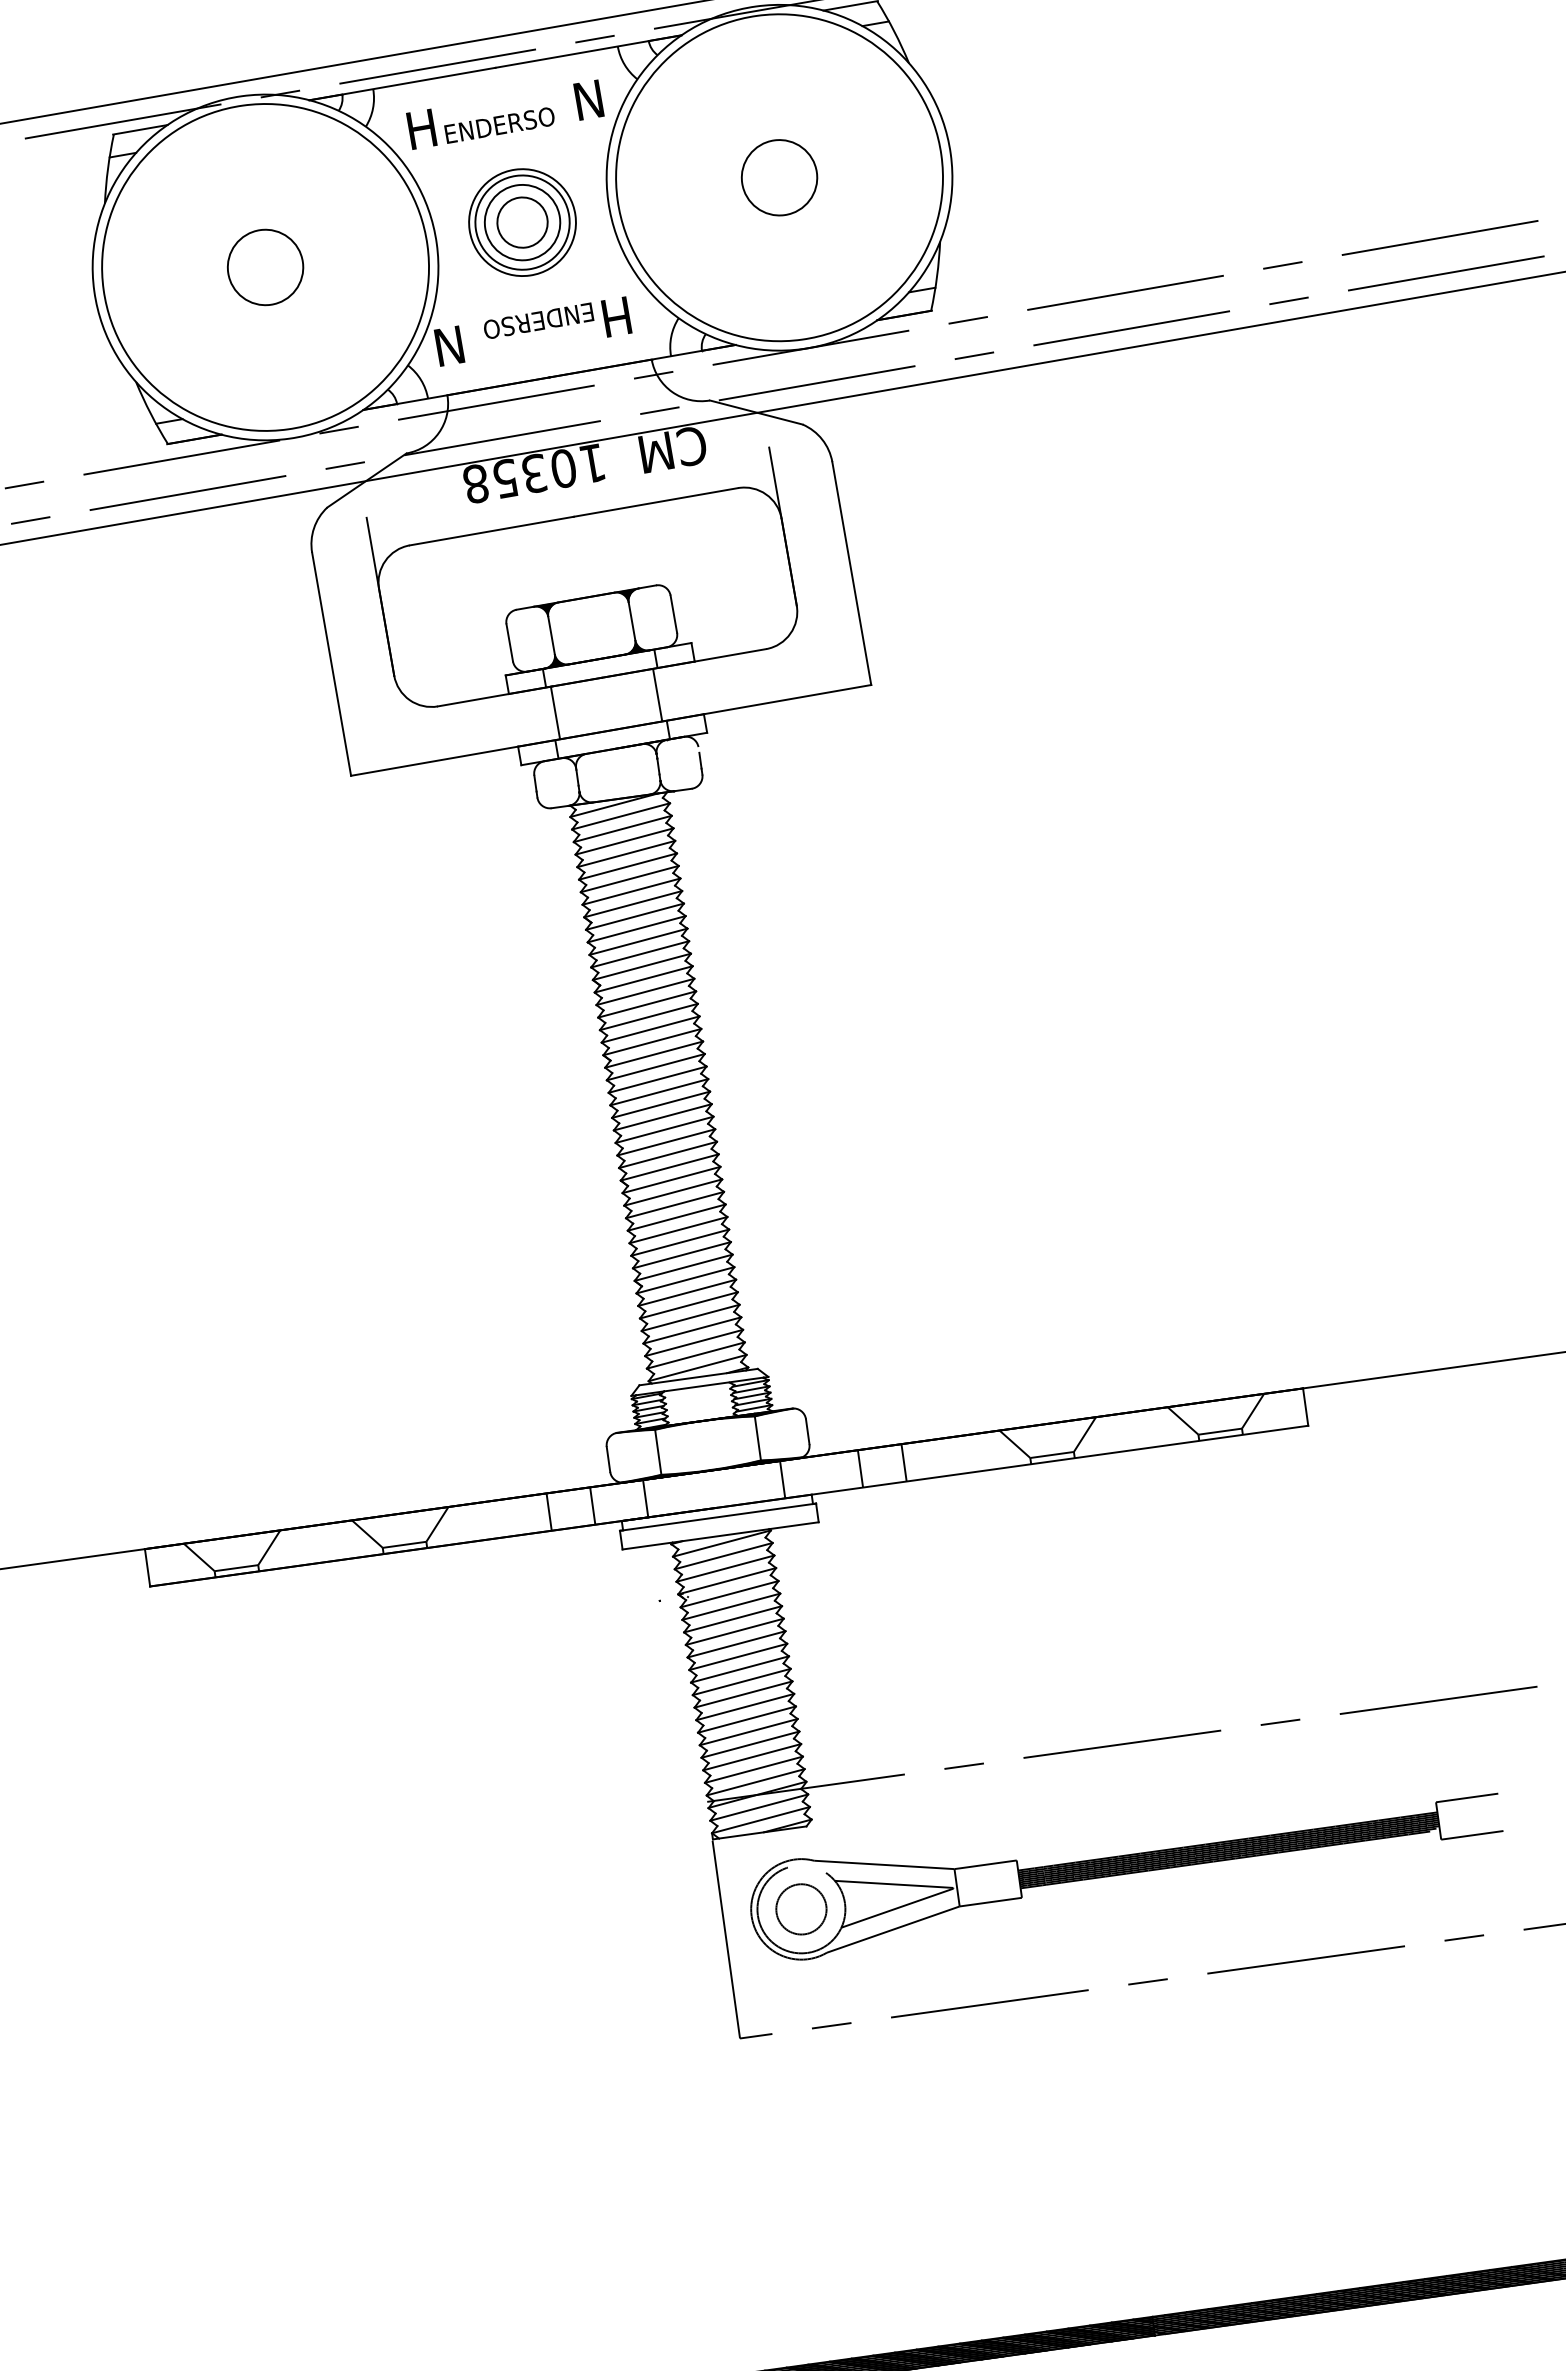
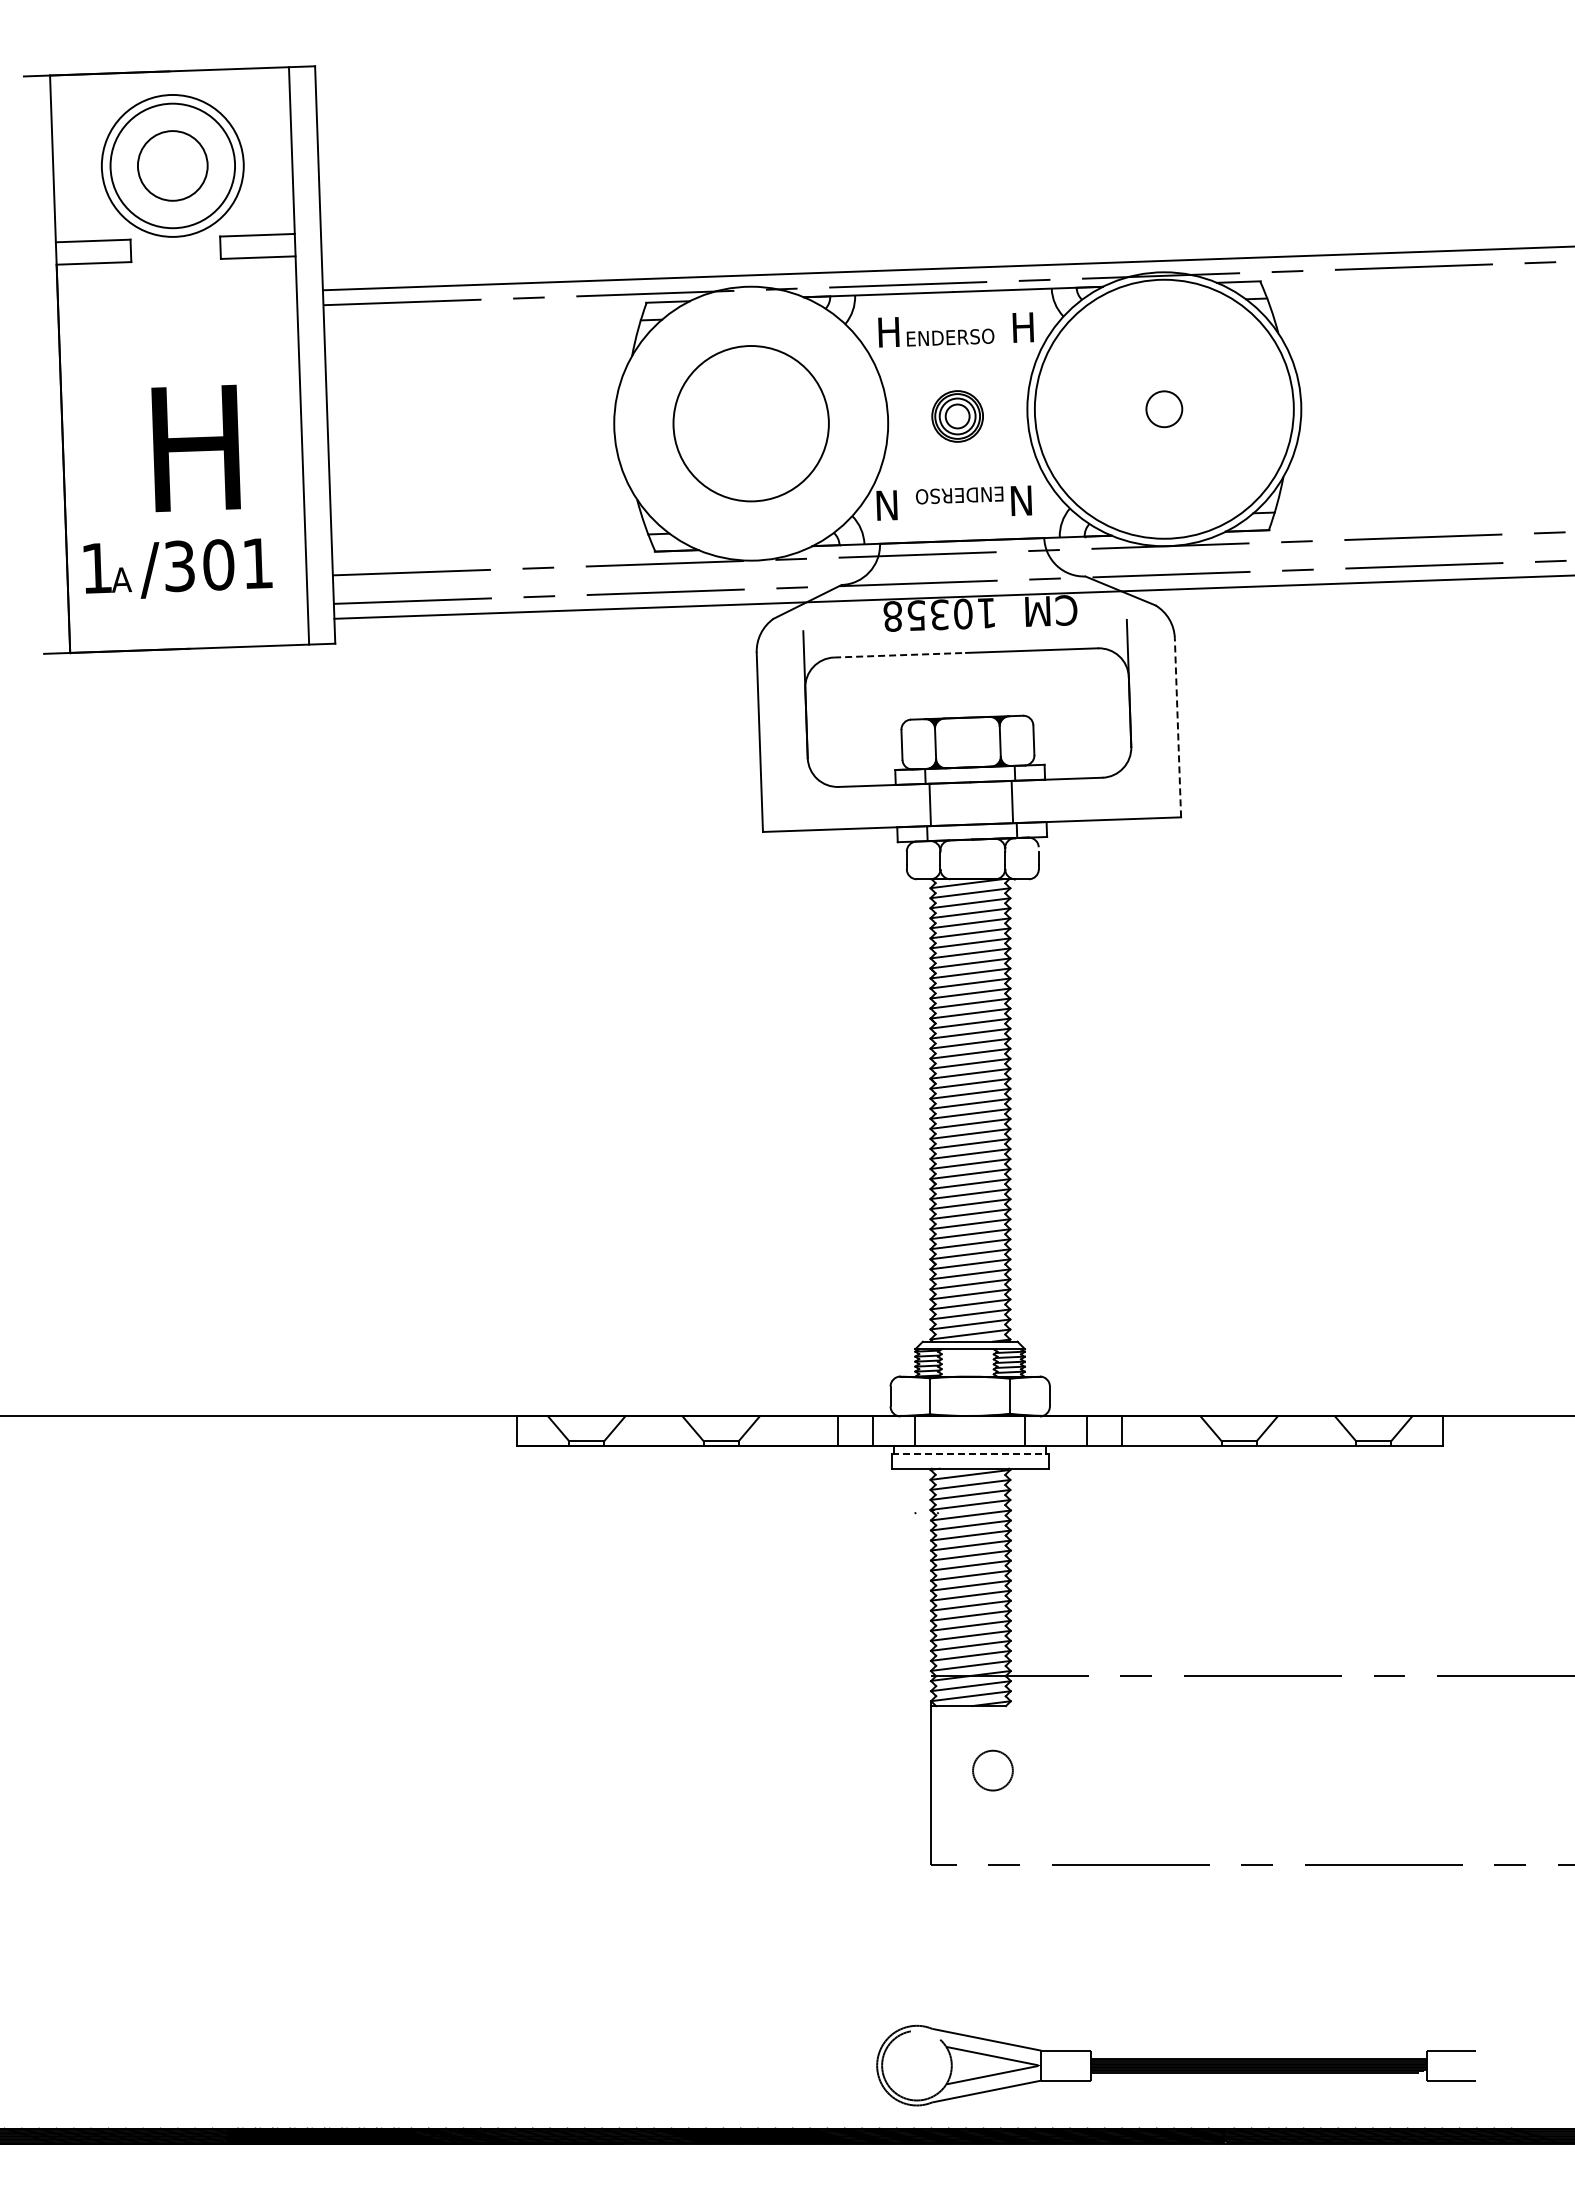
text: (590, 99) -> (1024, 327), N -> H
circle: (779, 178) -> (1164, 409), size x0.6
part: (522, 222) -> (957, 416), size x0.6
circle: (264, 267) -> (750, 423), removed
circle: (264, 267) -> (750, 423), size x0.6
text: (614, 316) -> (1019, 500), H -> N
line: (492, 531) -> (900, 655), solid -> dashed
line: (851, 573) -> (1177, 727), solid -> dashed
line: (718, 1516) -> (970, 1453), solid -> dashed
part: (1124, 1864) -> (1175, 2065), moved

